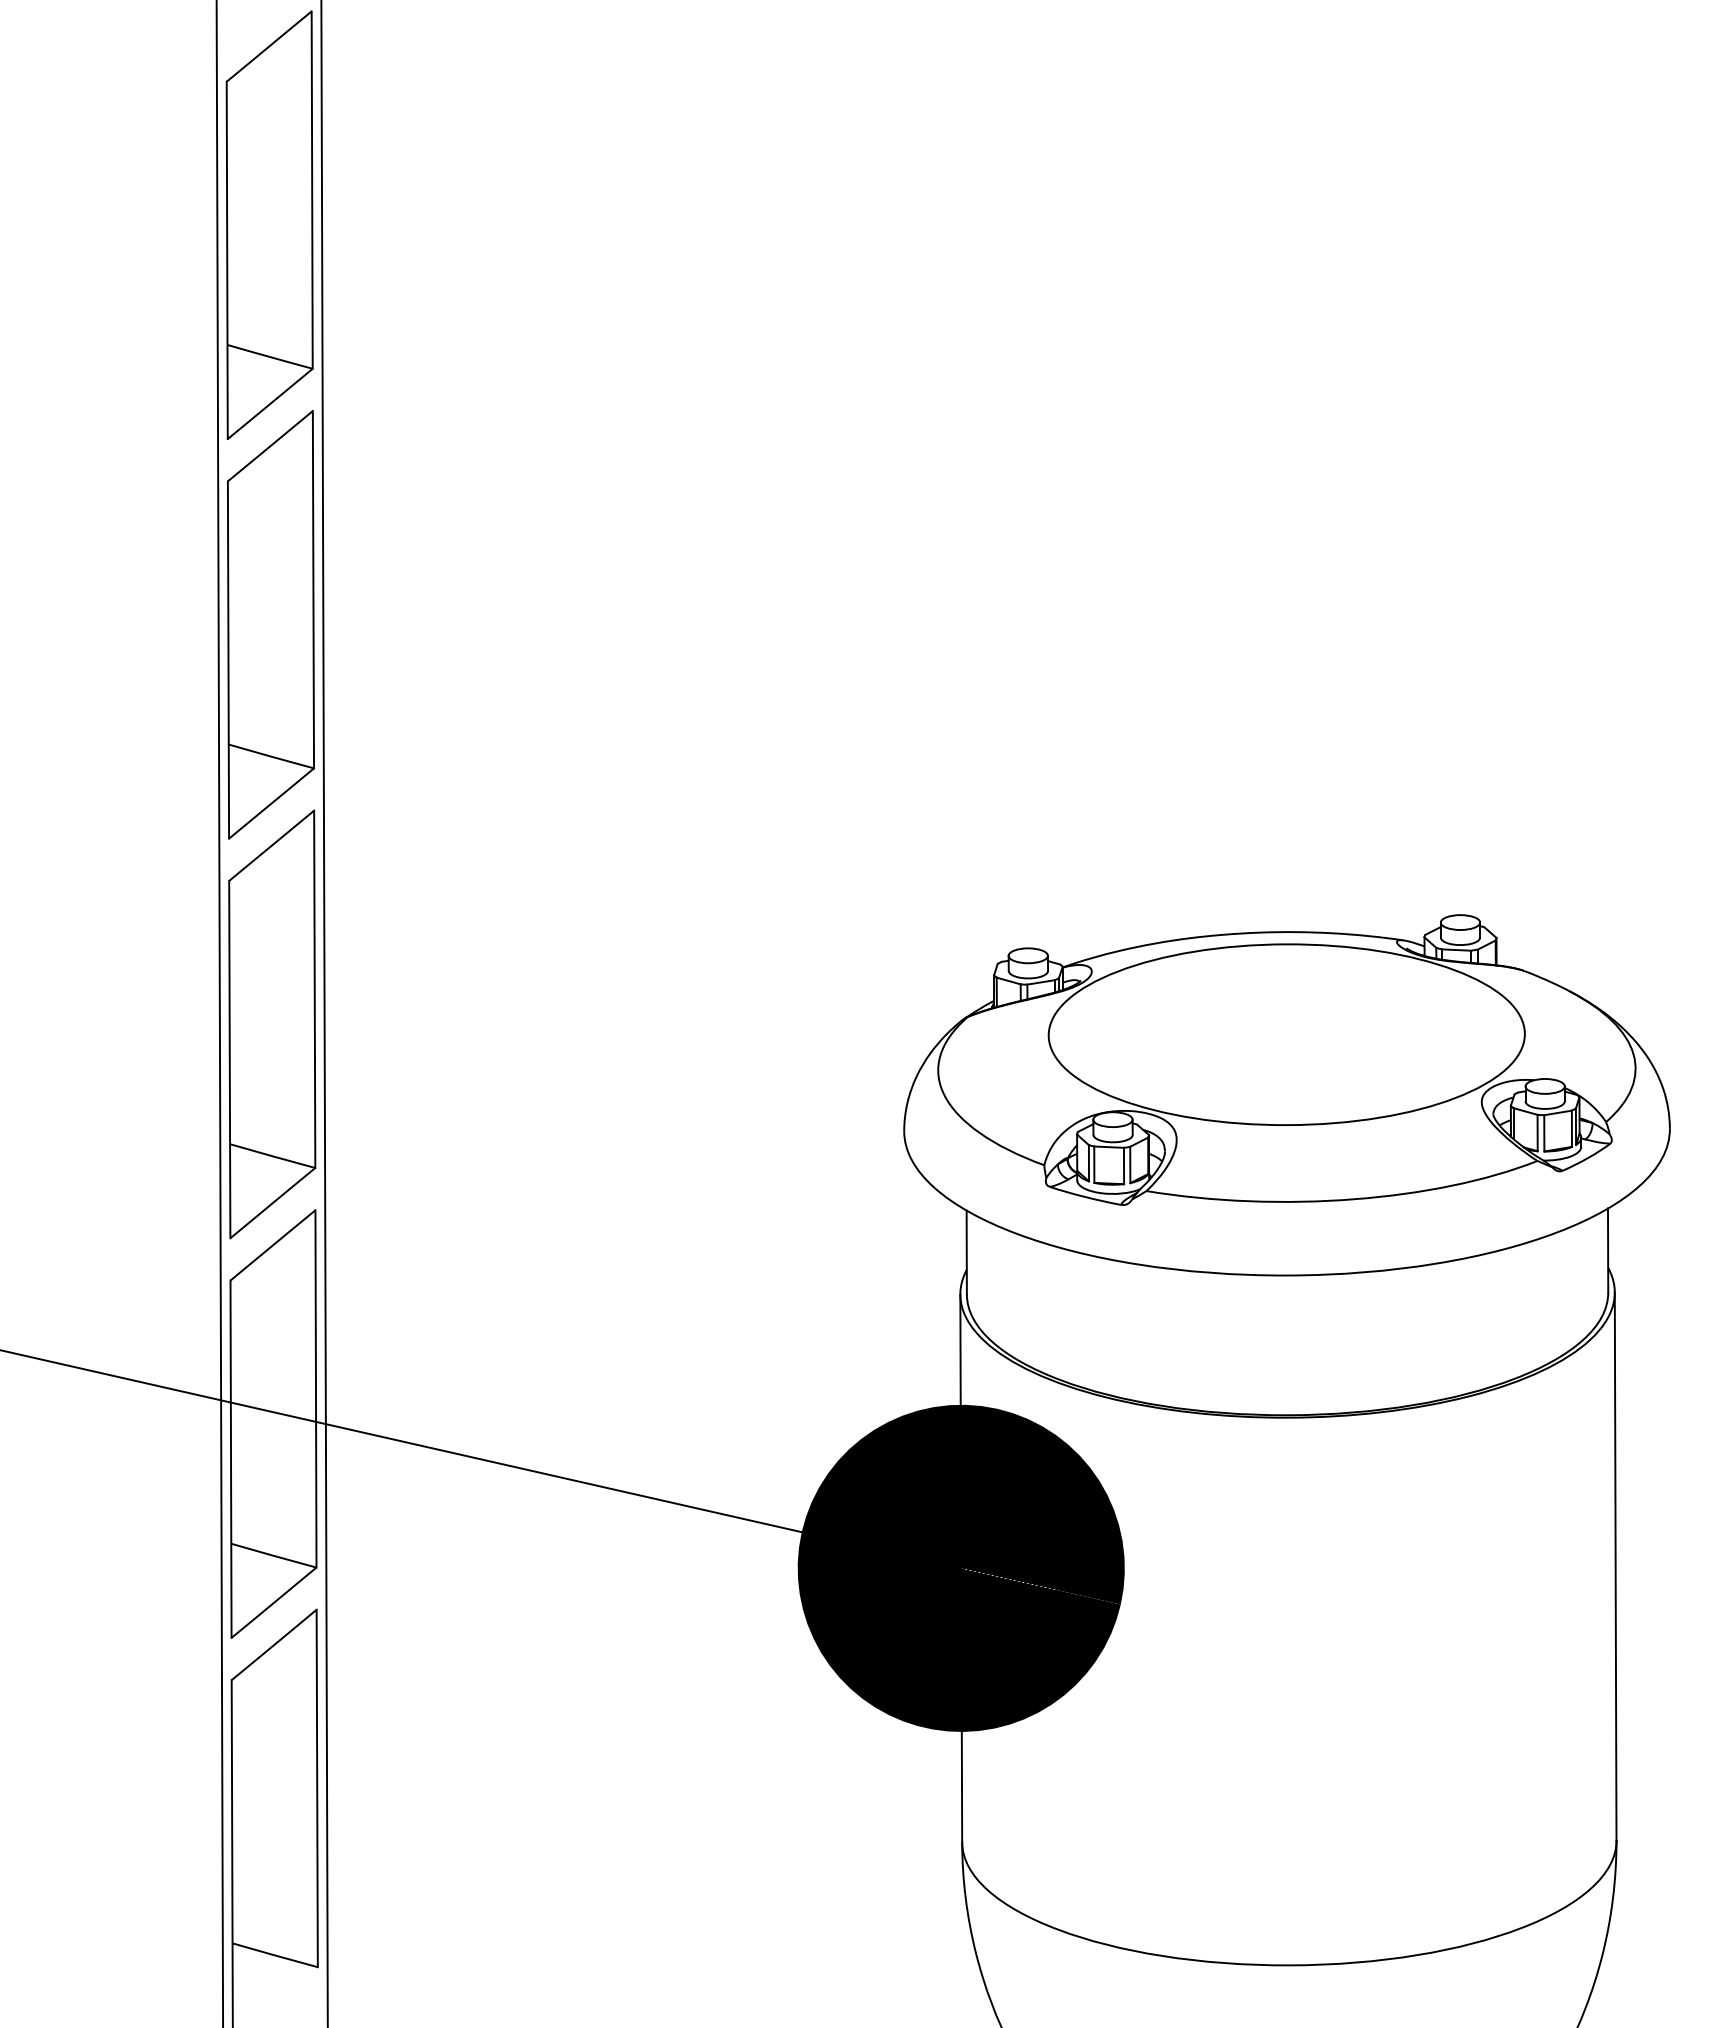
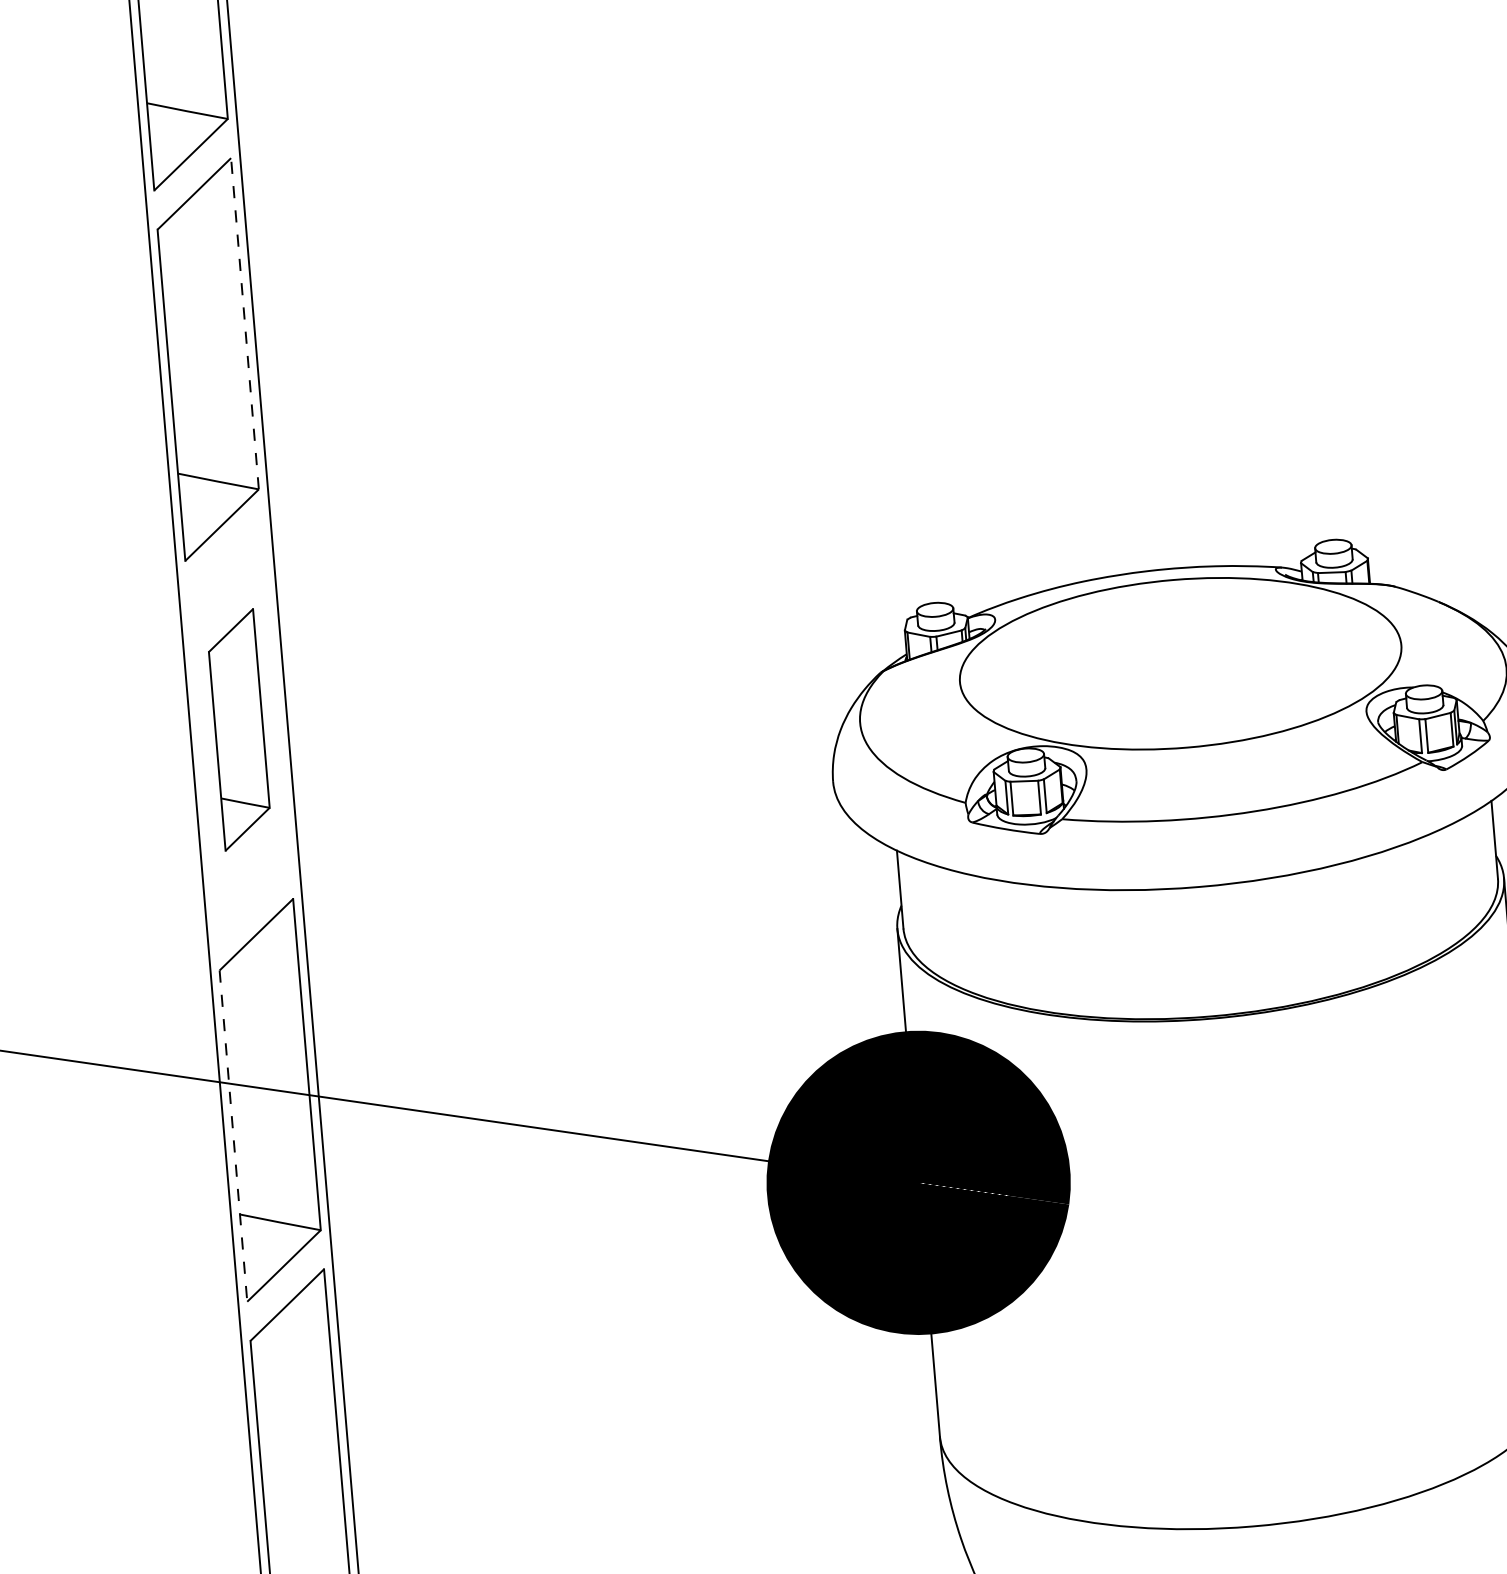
line: (313, 589) -> (245, 323), solid -> dashed
part: (272, 1024) -> (239, 729), size x0.6
line: (231, 1459) -> (233, 1136), solid -> dashed

